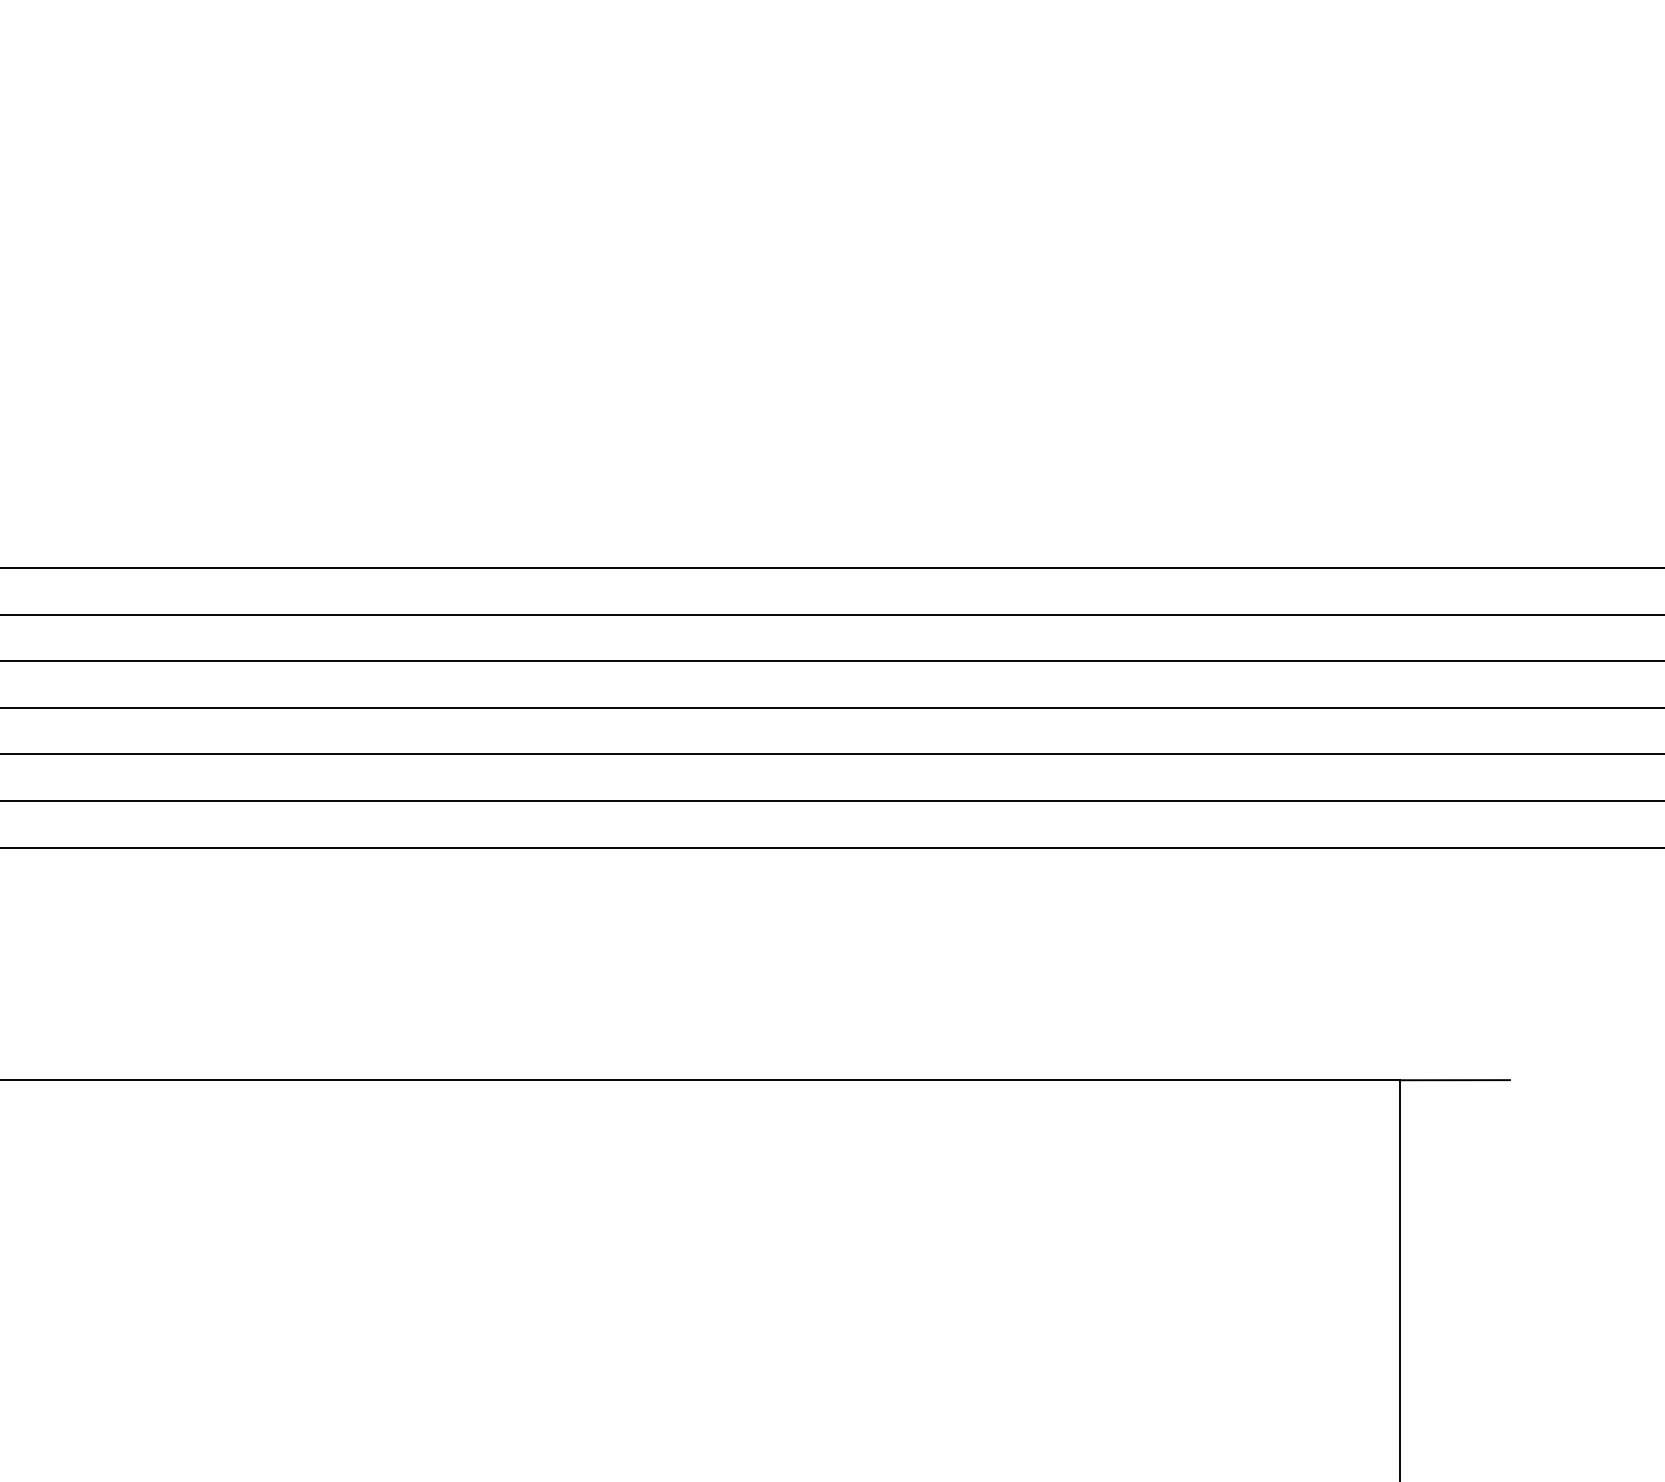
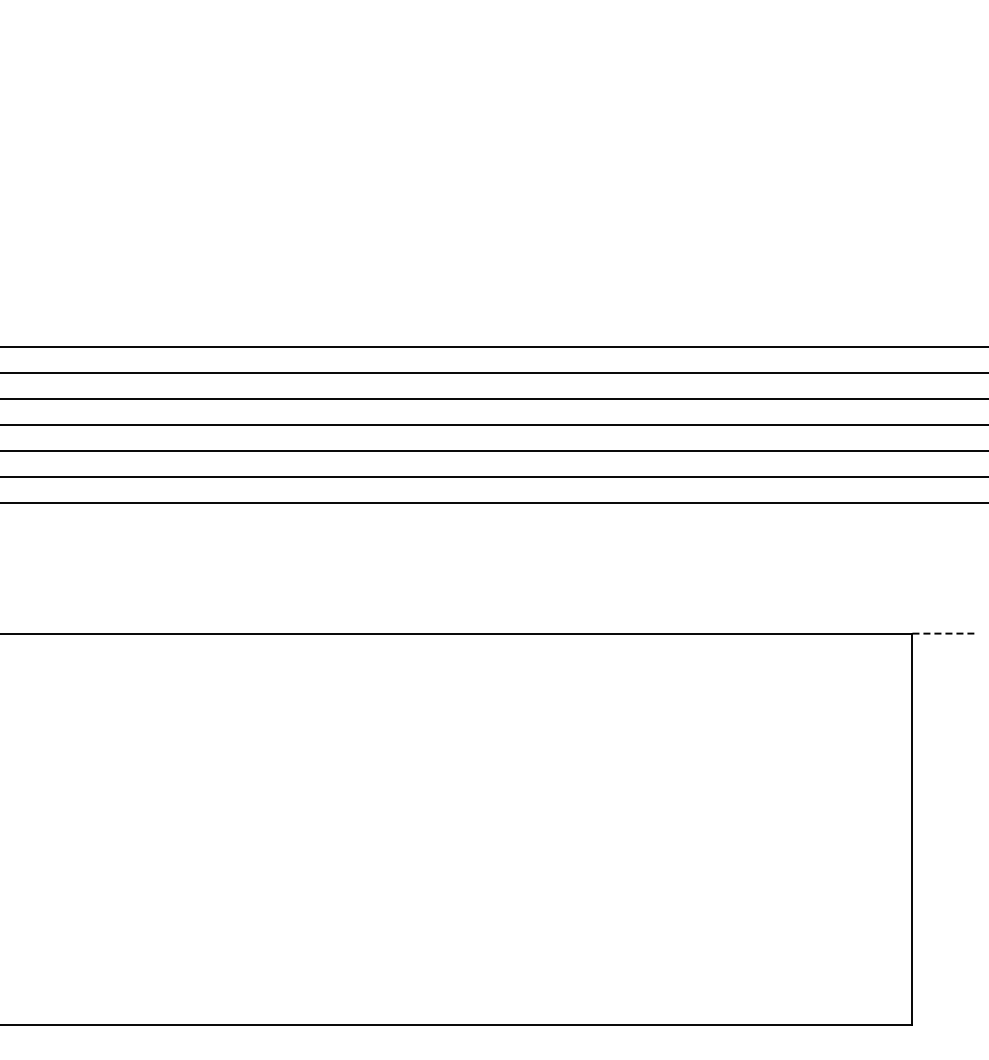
line: (1454, 1079) -> (943, 633), solid -> dashed

